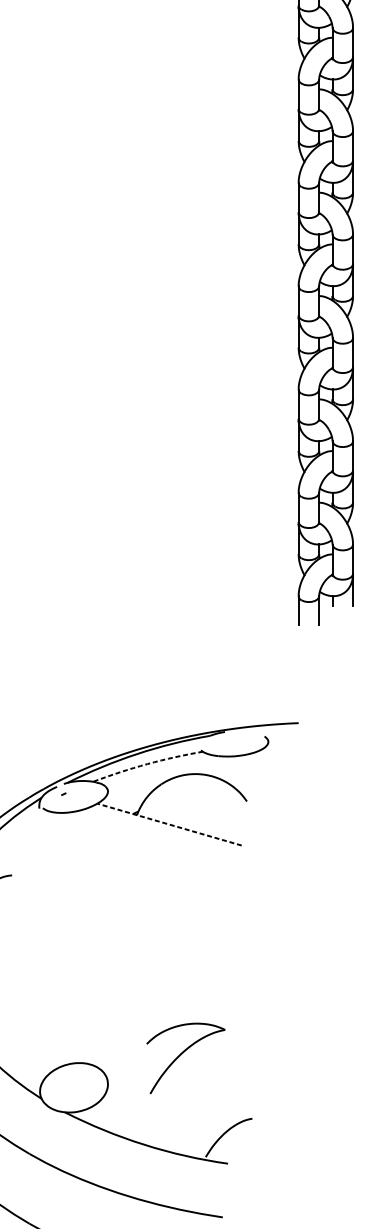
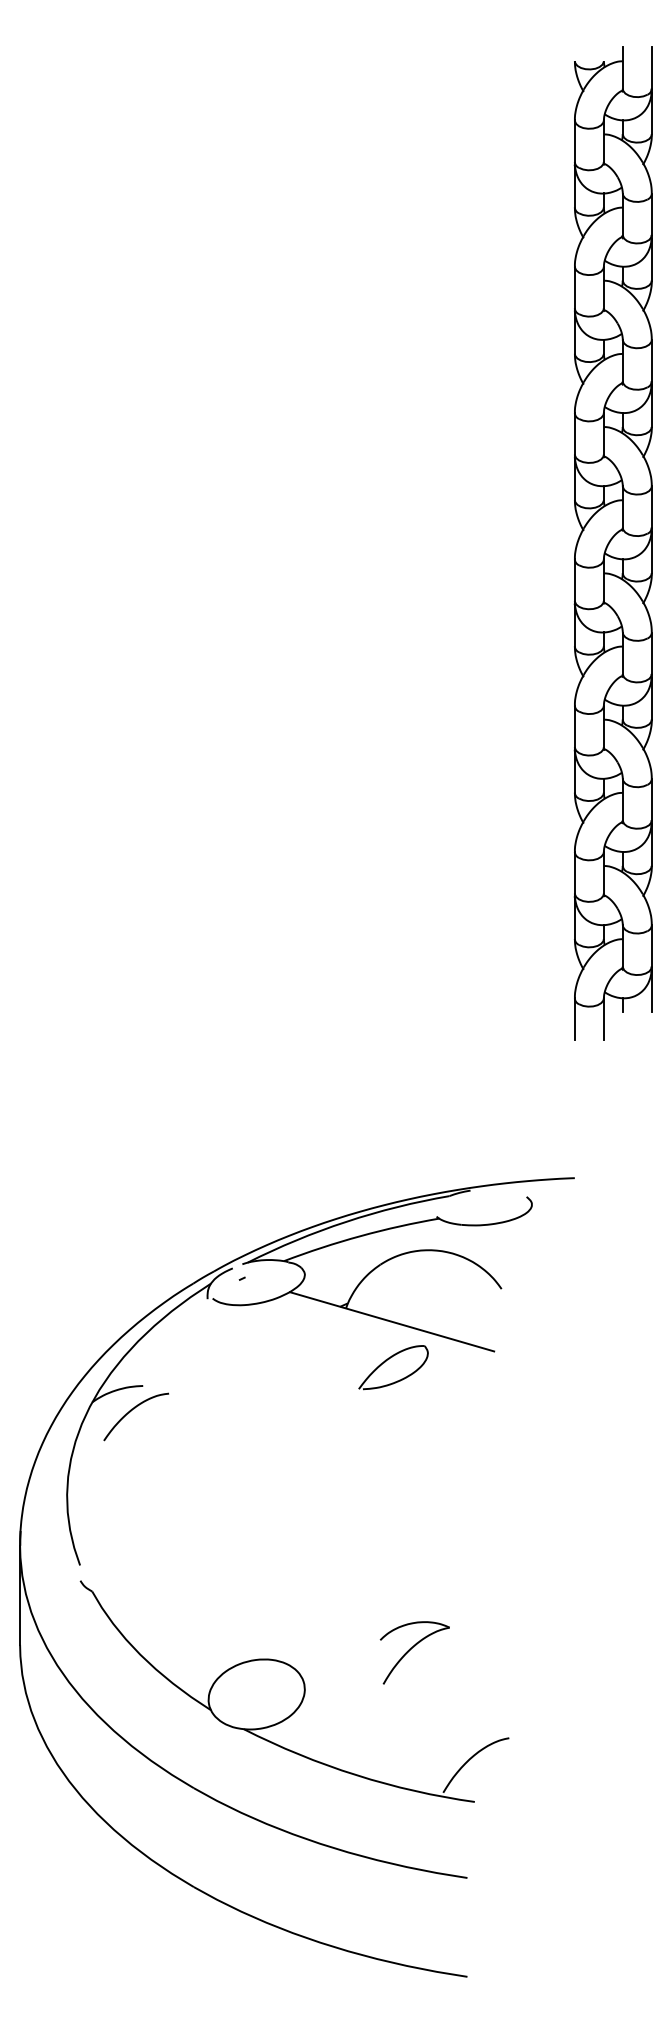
arc: (147, 764) -> (360, 1236), dashed -> solid
line: (169, 824) -> (391, 1321), dashed -> solid
part: (167, 851) -> (389, 1359), added
part: (185, 1058) -> (414, 1652), size x0.62

